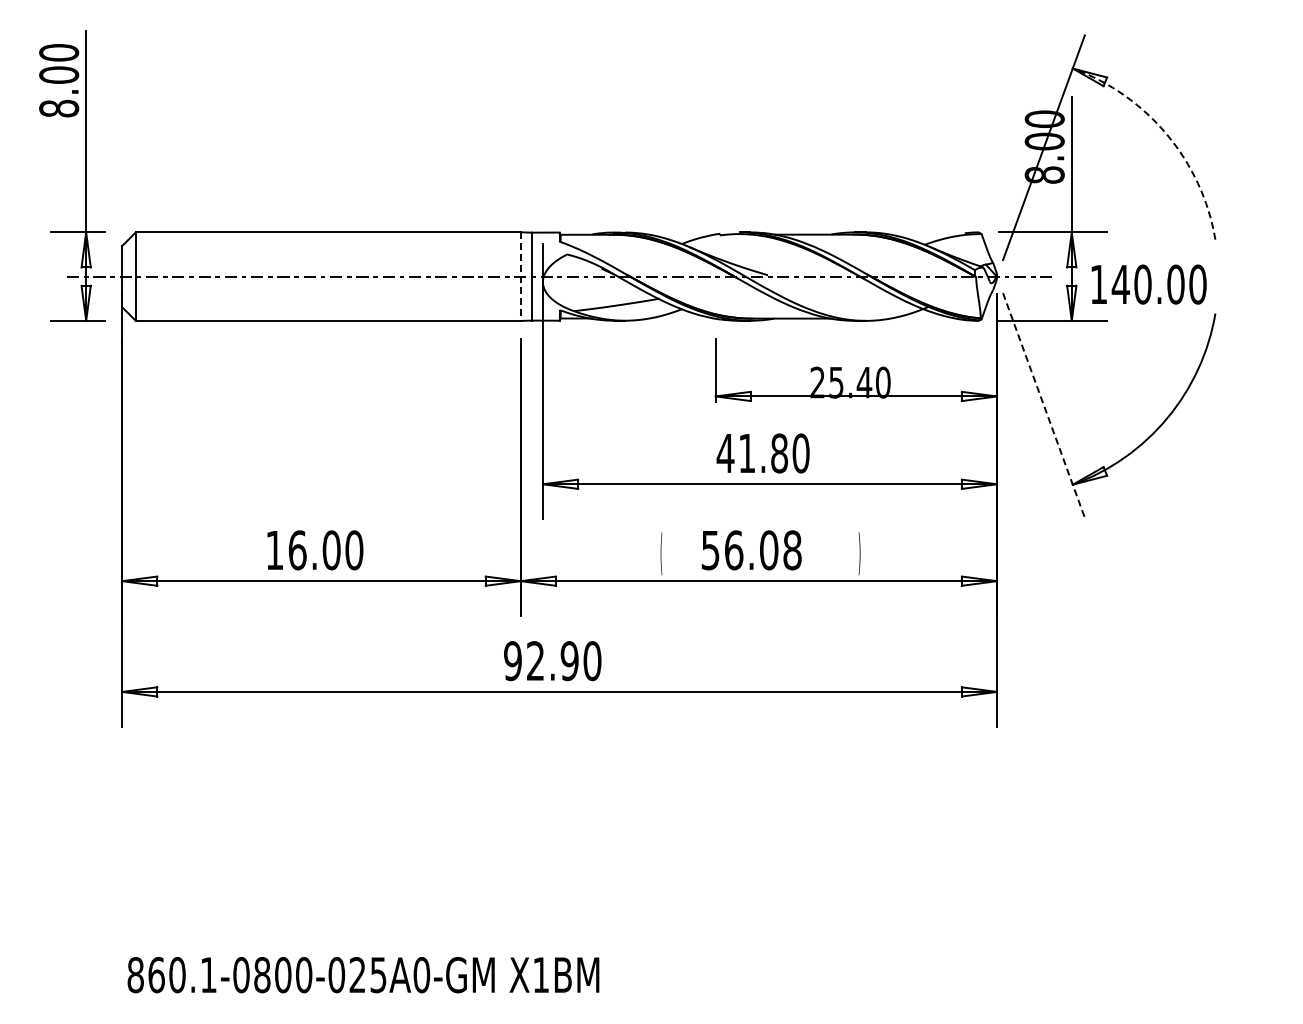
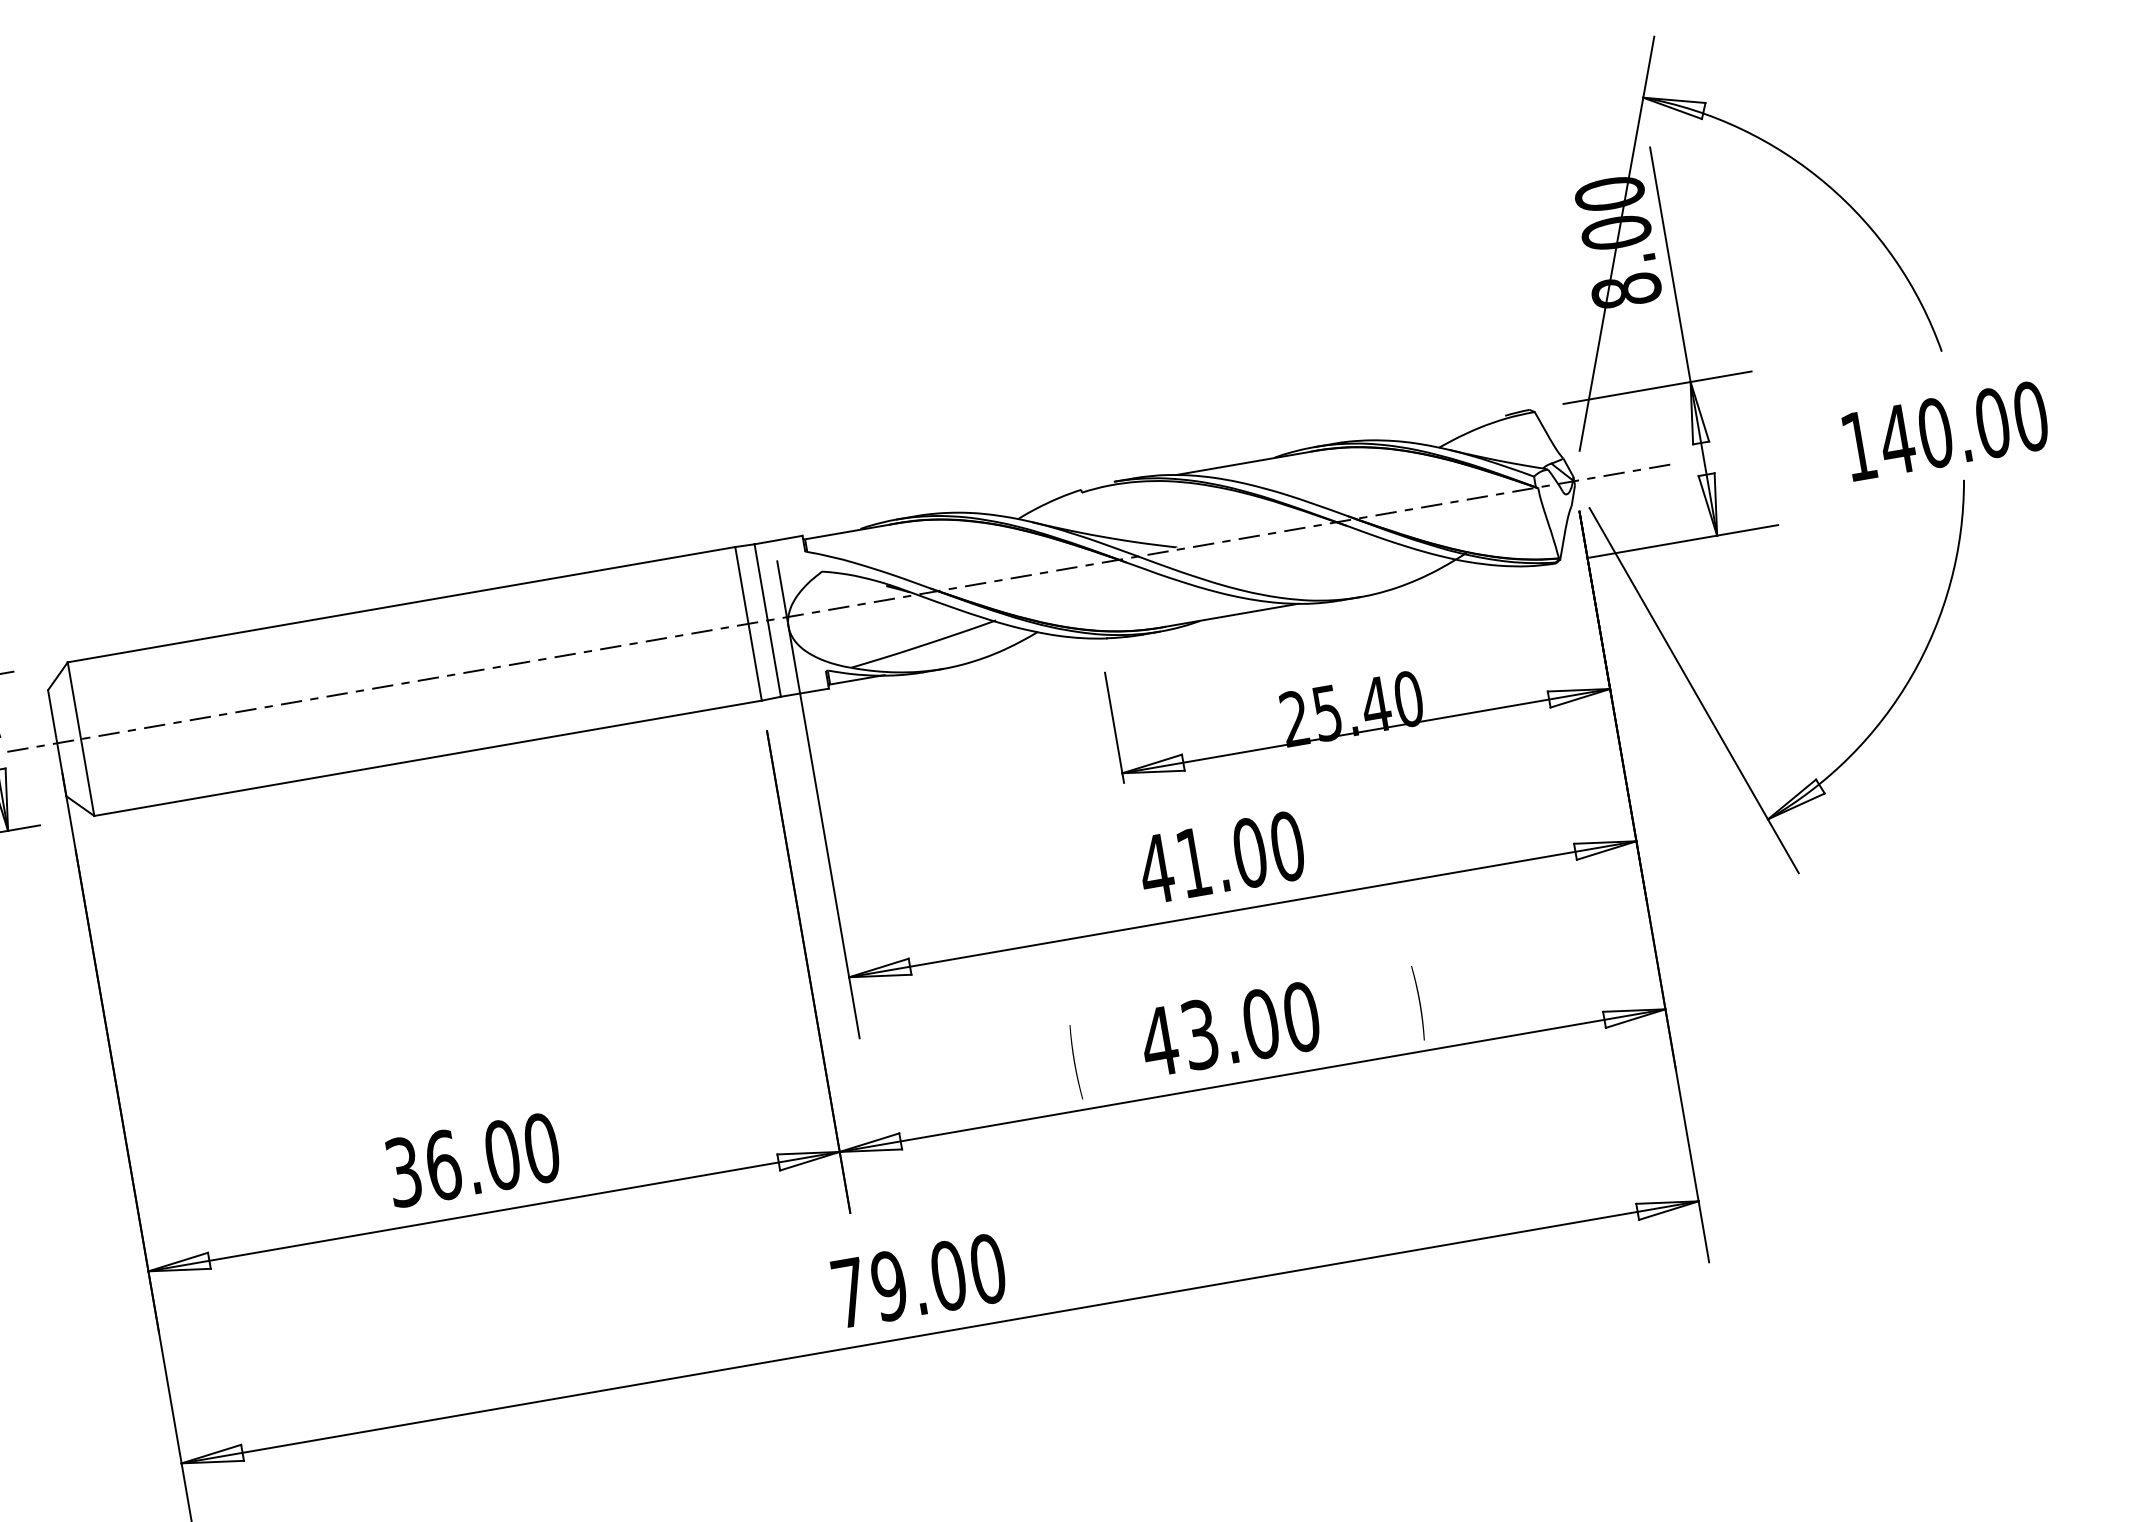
arc: (1167, 134) -> (1827, 183), dashed -> solid
line: (520, 277) -> (748, 625), dashed -> solid
text: (1148, 284) -> (1945, 431), moved
line: (1043, 405) -> (1693, 690), dashed -> solid
text: (779, 453) -> (1250, 853), 41.80 -> 41.00
text: (274, 550) -> (403, 1172), 16.00 -> 36.00
text: (750, 550) -> (1228, 1029), 56.08 -> 43.00
text: (541, 661) -> (899, 1285), 92.90 -> 79.00

